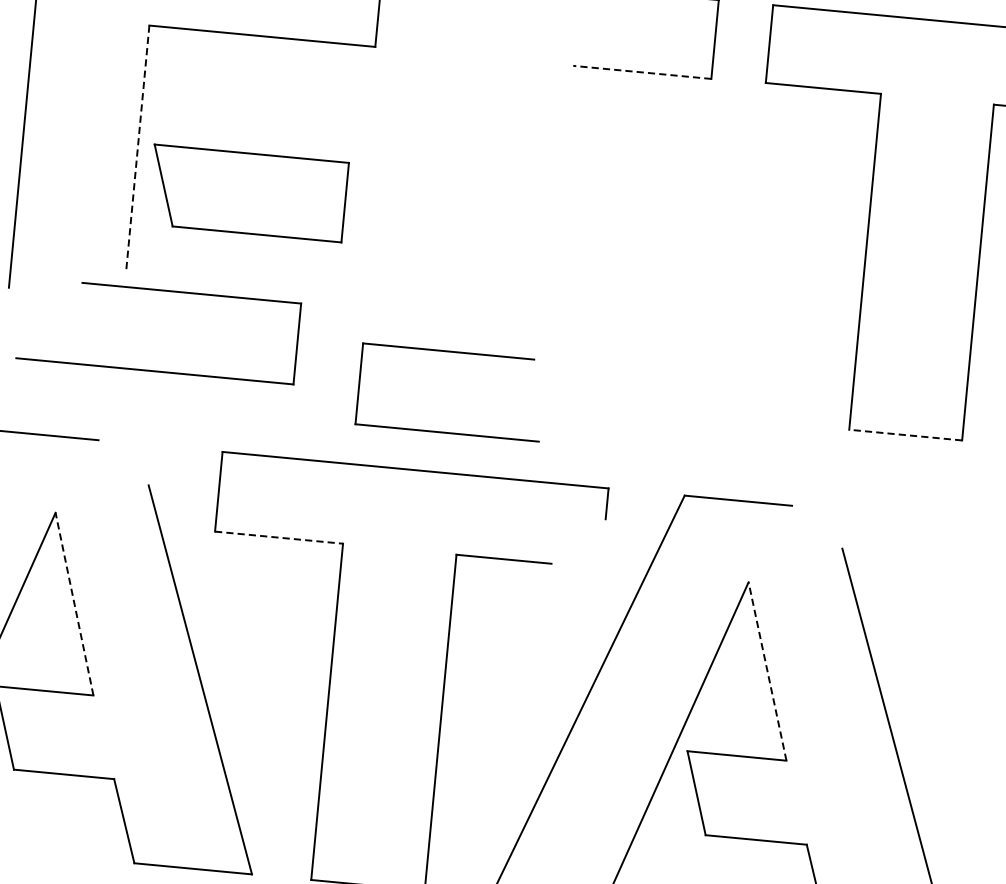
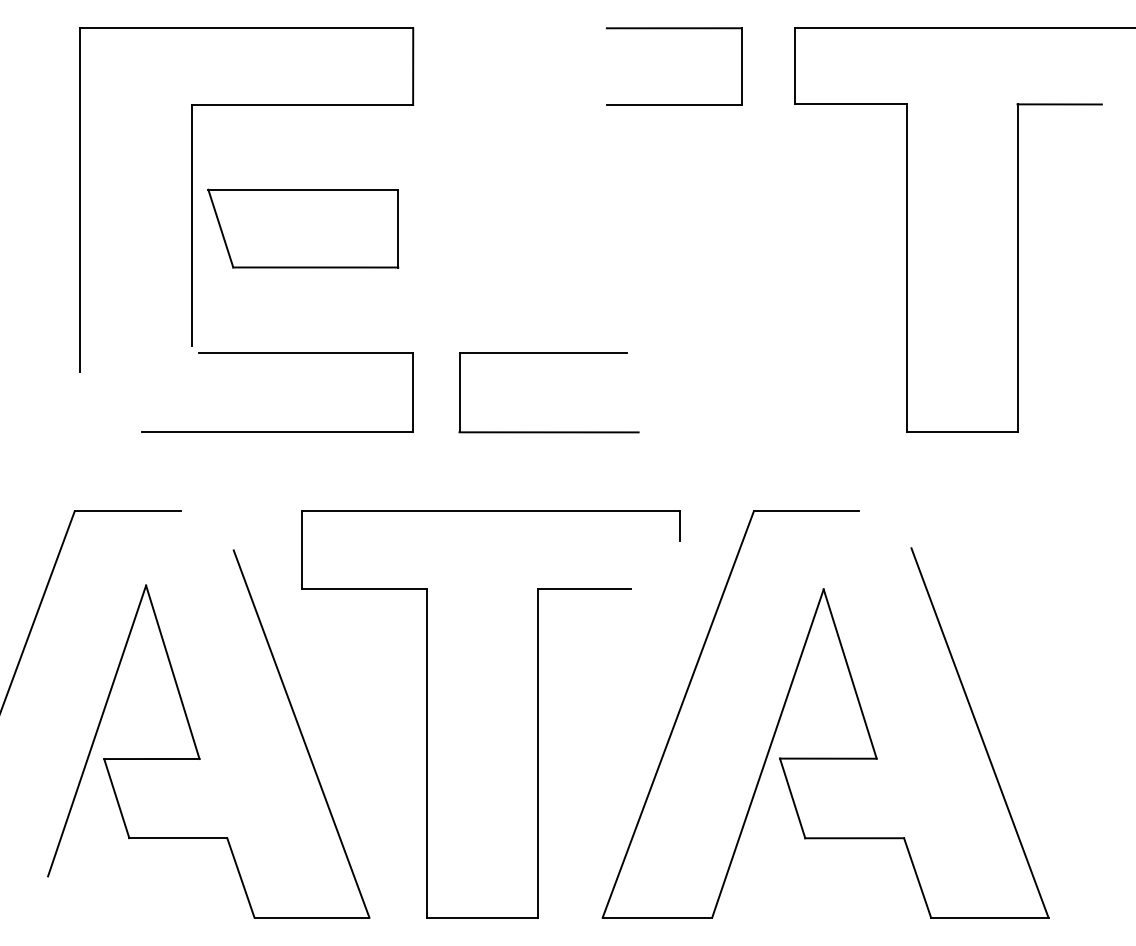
line: (641, 72) -> (673, 105), dashed -> solid
line: (137, 148) -> (192, 225), dashed -> solid
part: (248, 193) -> (303, 228), moved
part: (162, 290) -> (277, 353), moved
part: (454, 352) -> (548, 353), moved
line: (904, 435) -> (961, 432), dashed -> solid
line: (278, 537) -> (364, 589), dashed -> solid
line: (74, 604) -> (172, 672), dashed -> solid
line: (767, 671) -> (850, 674), dashed -> solid

